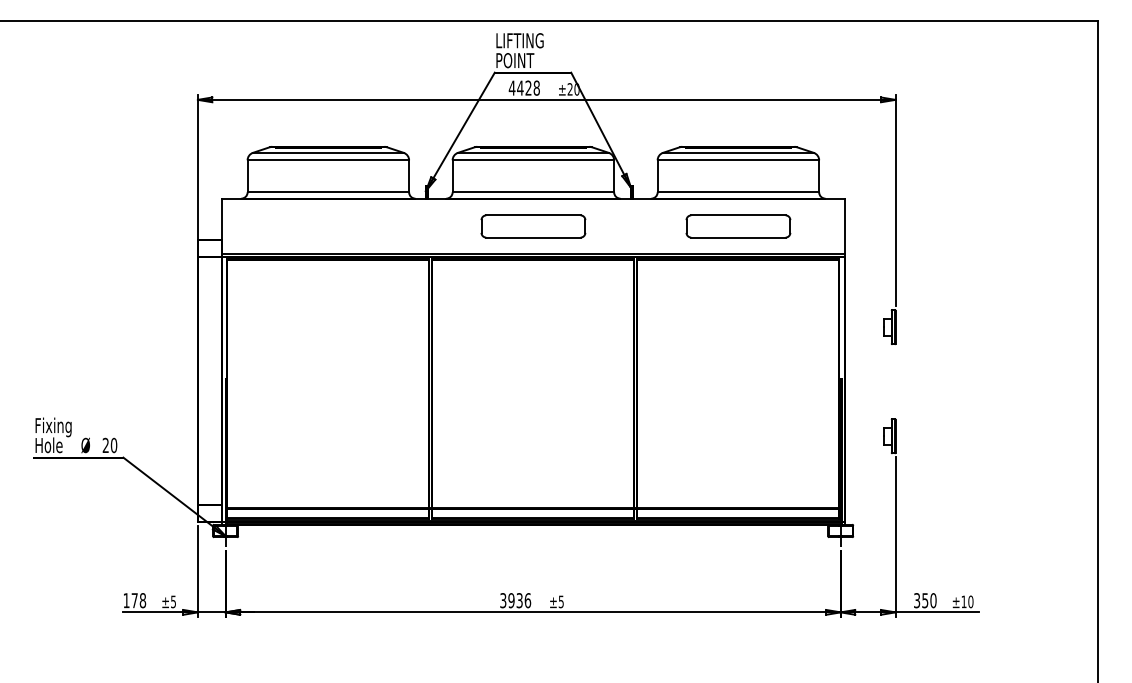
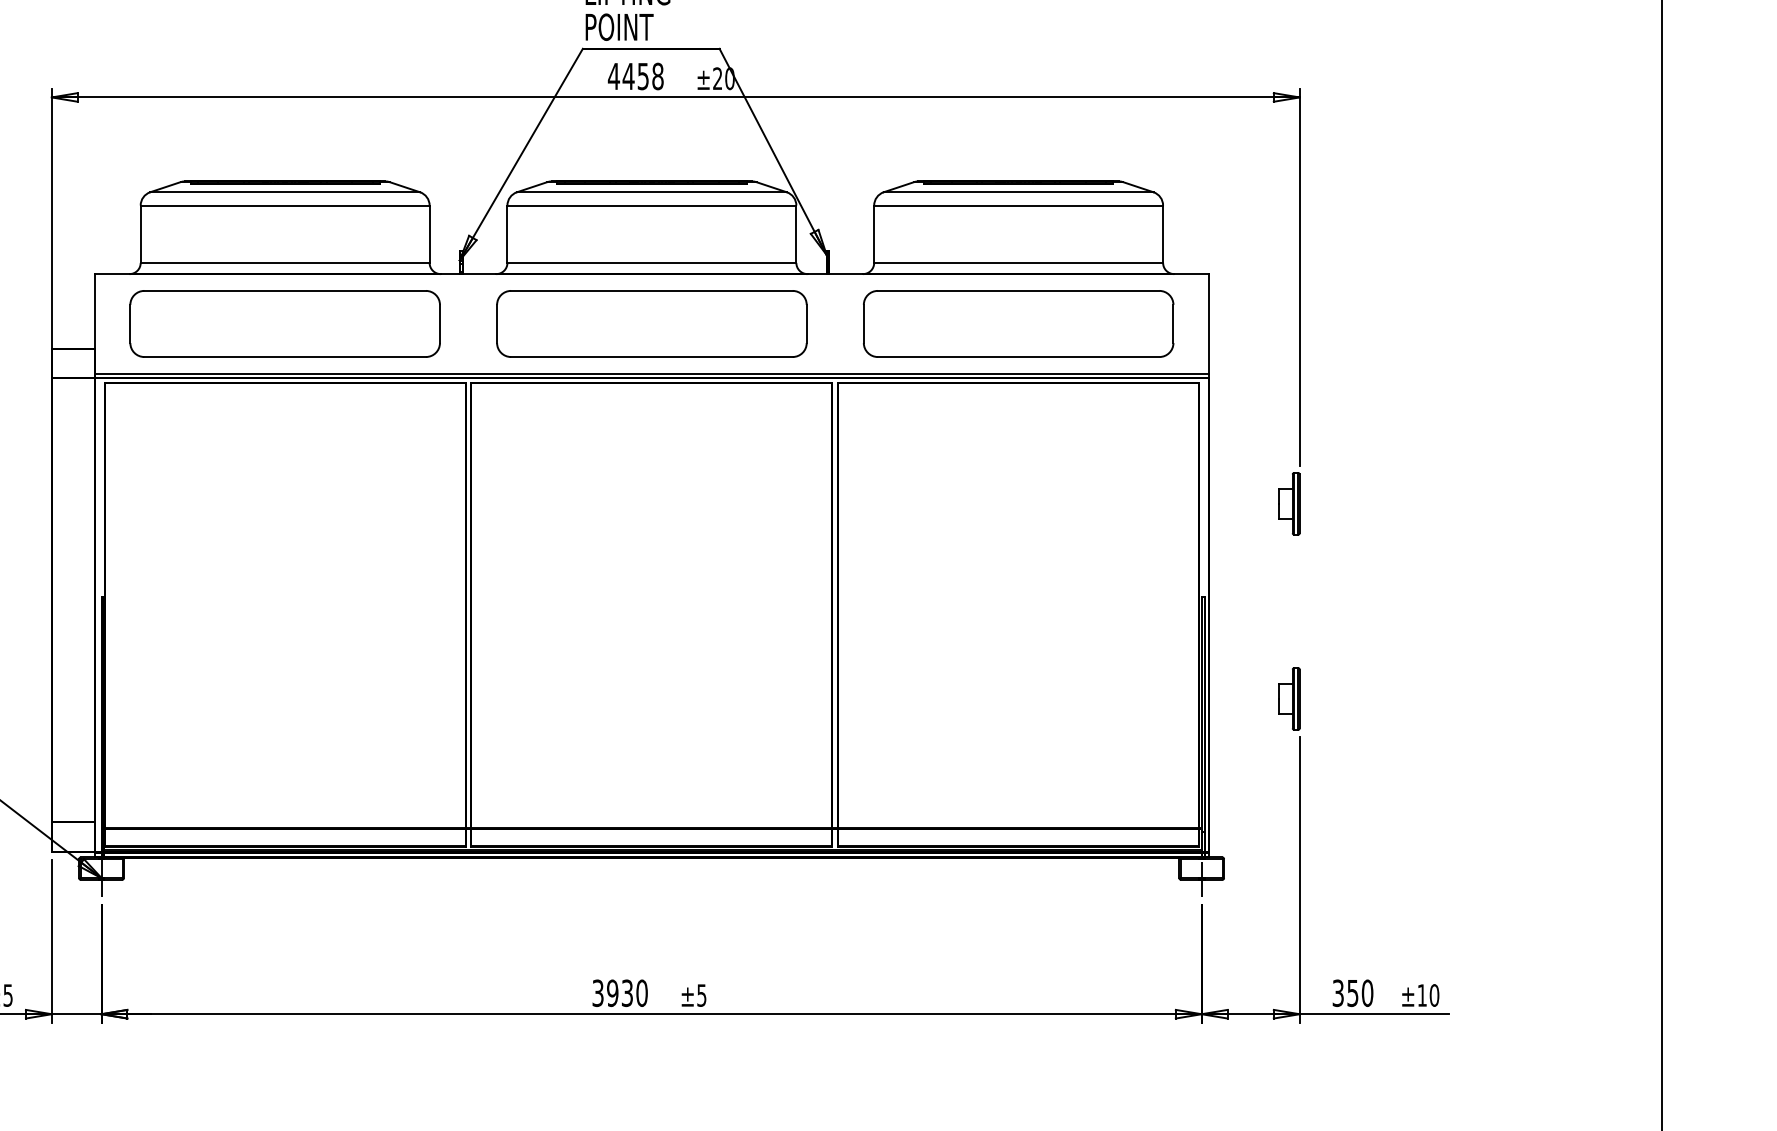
text: (528, 87) -> (643, 75), 4428 -> 4458
part: (328, 226) -> (285, 323), added
part: (533, 226) -> (652, 323), size x1.67
part: (738, 226) -> (1018, 323), size x1.67
text: (528, 600) -> (643, 992), 3936 -> 3930

